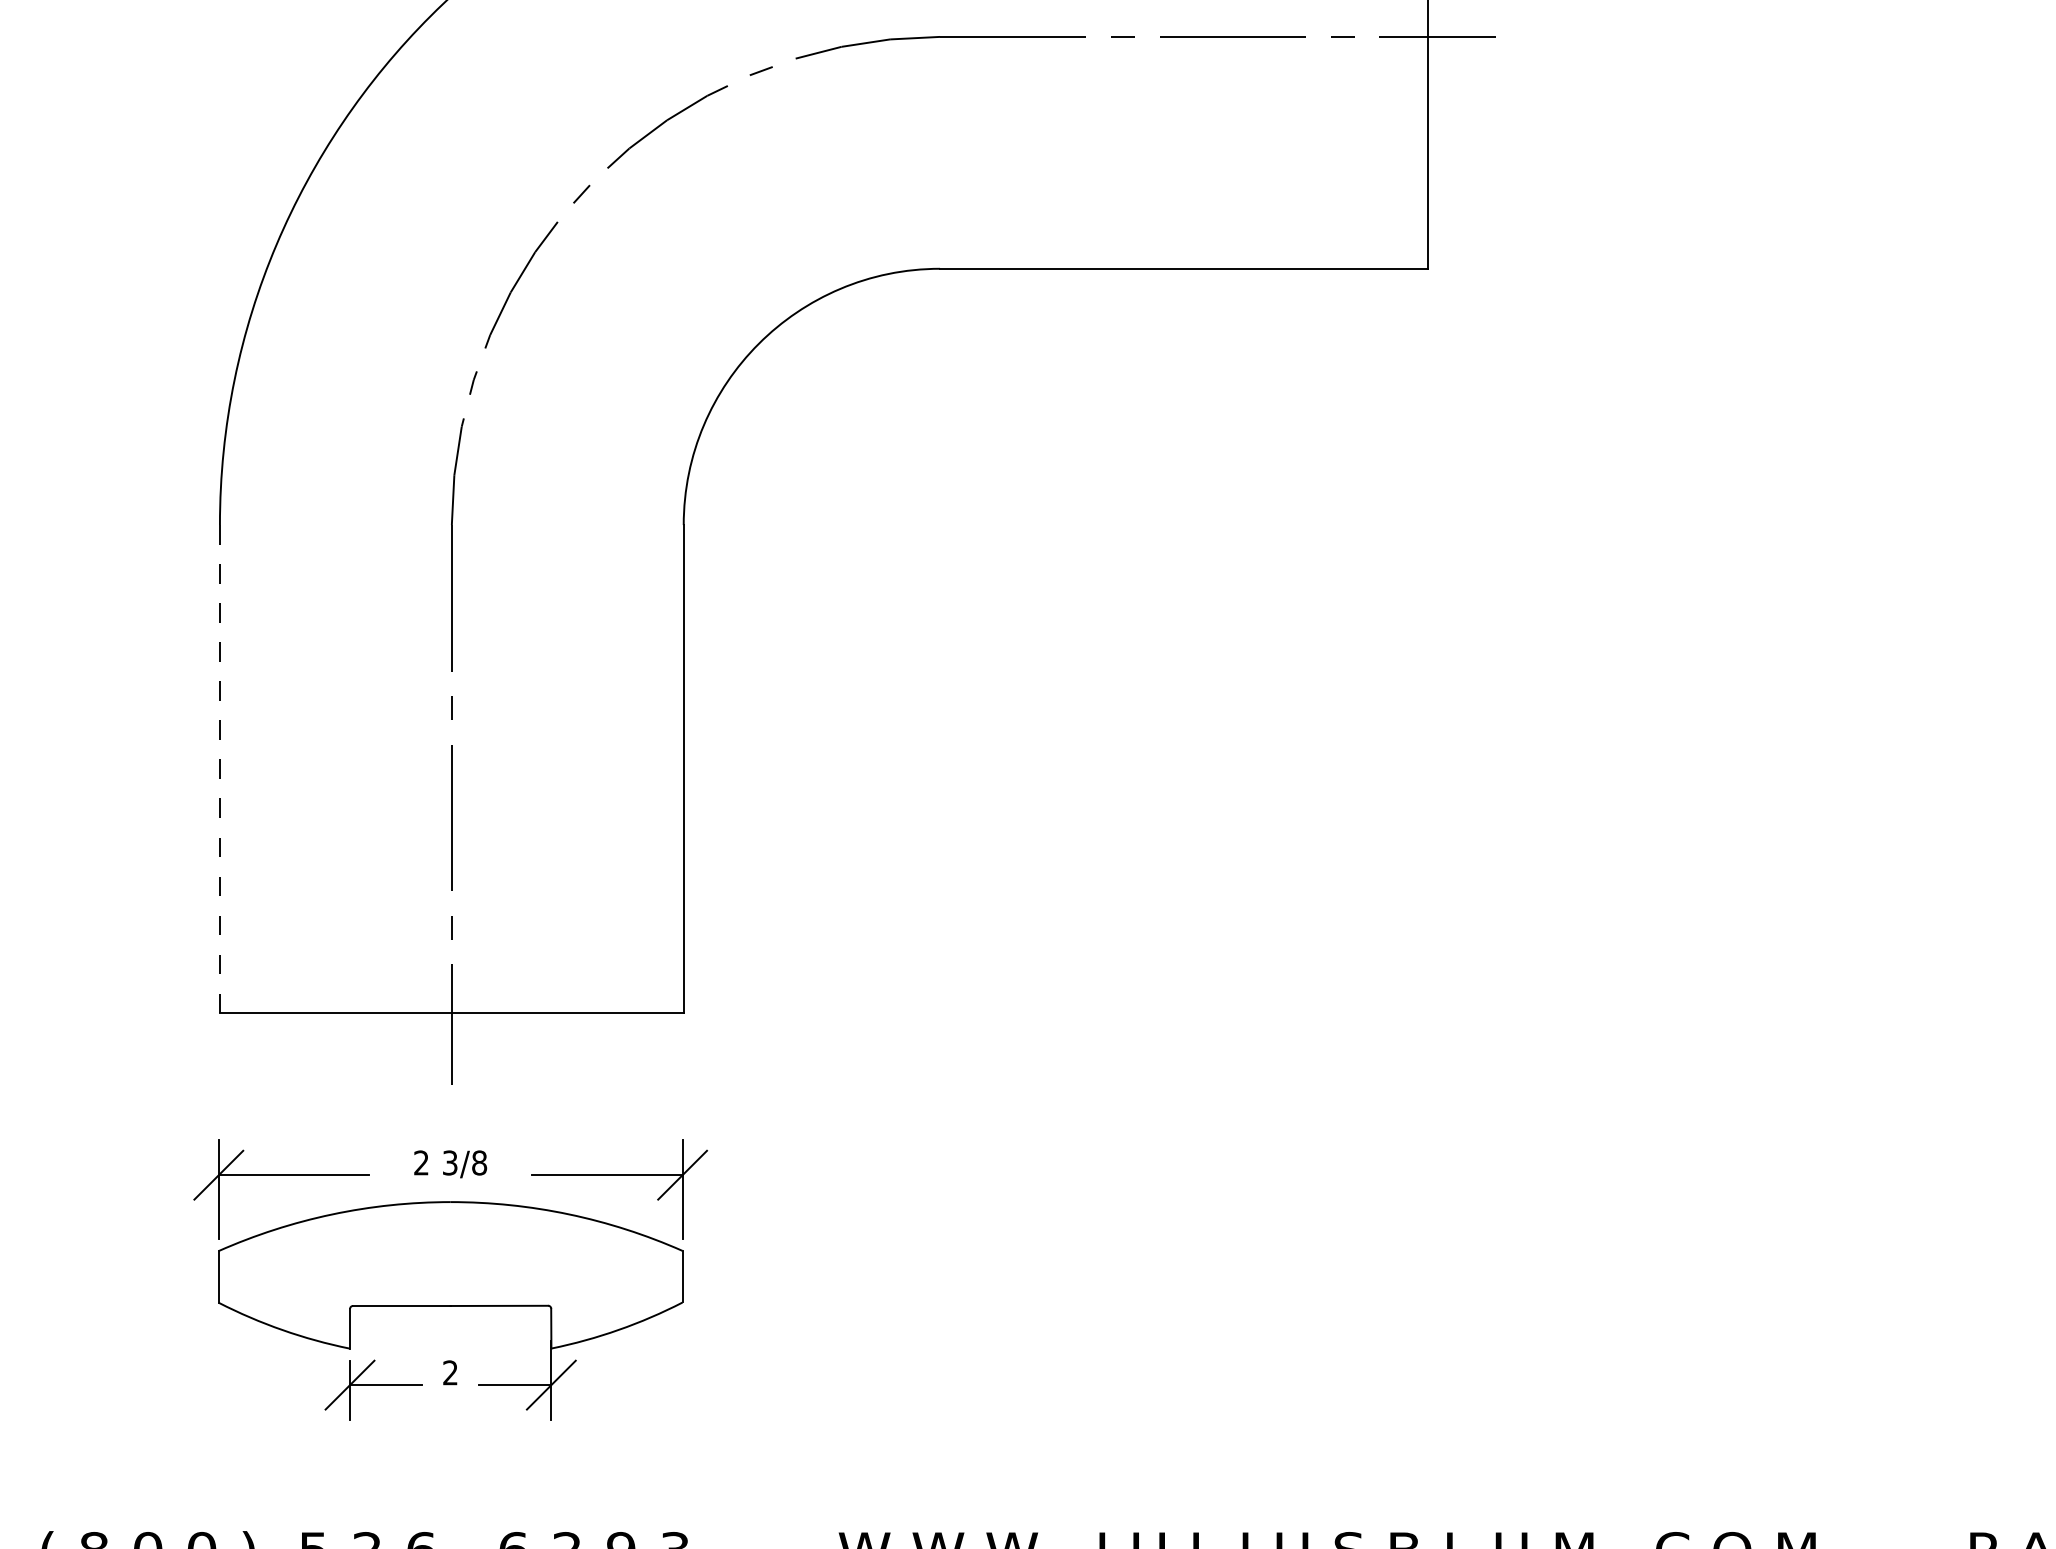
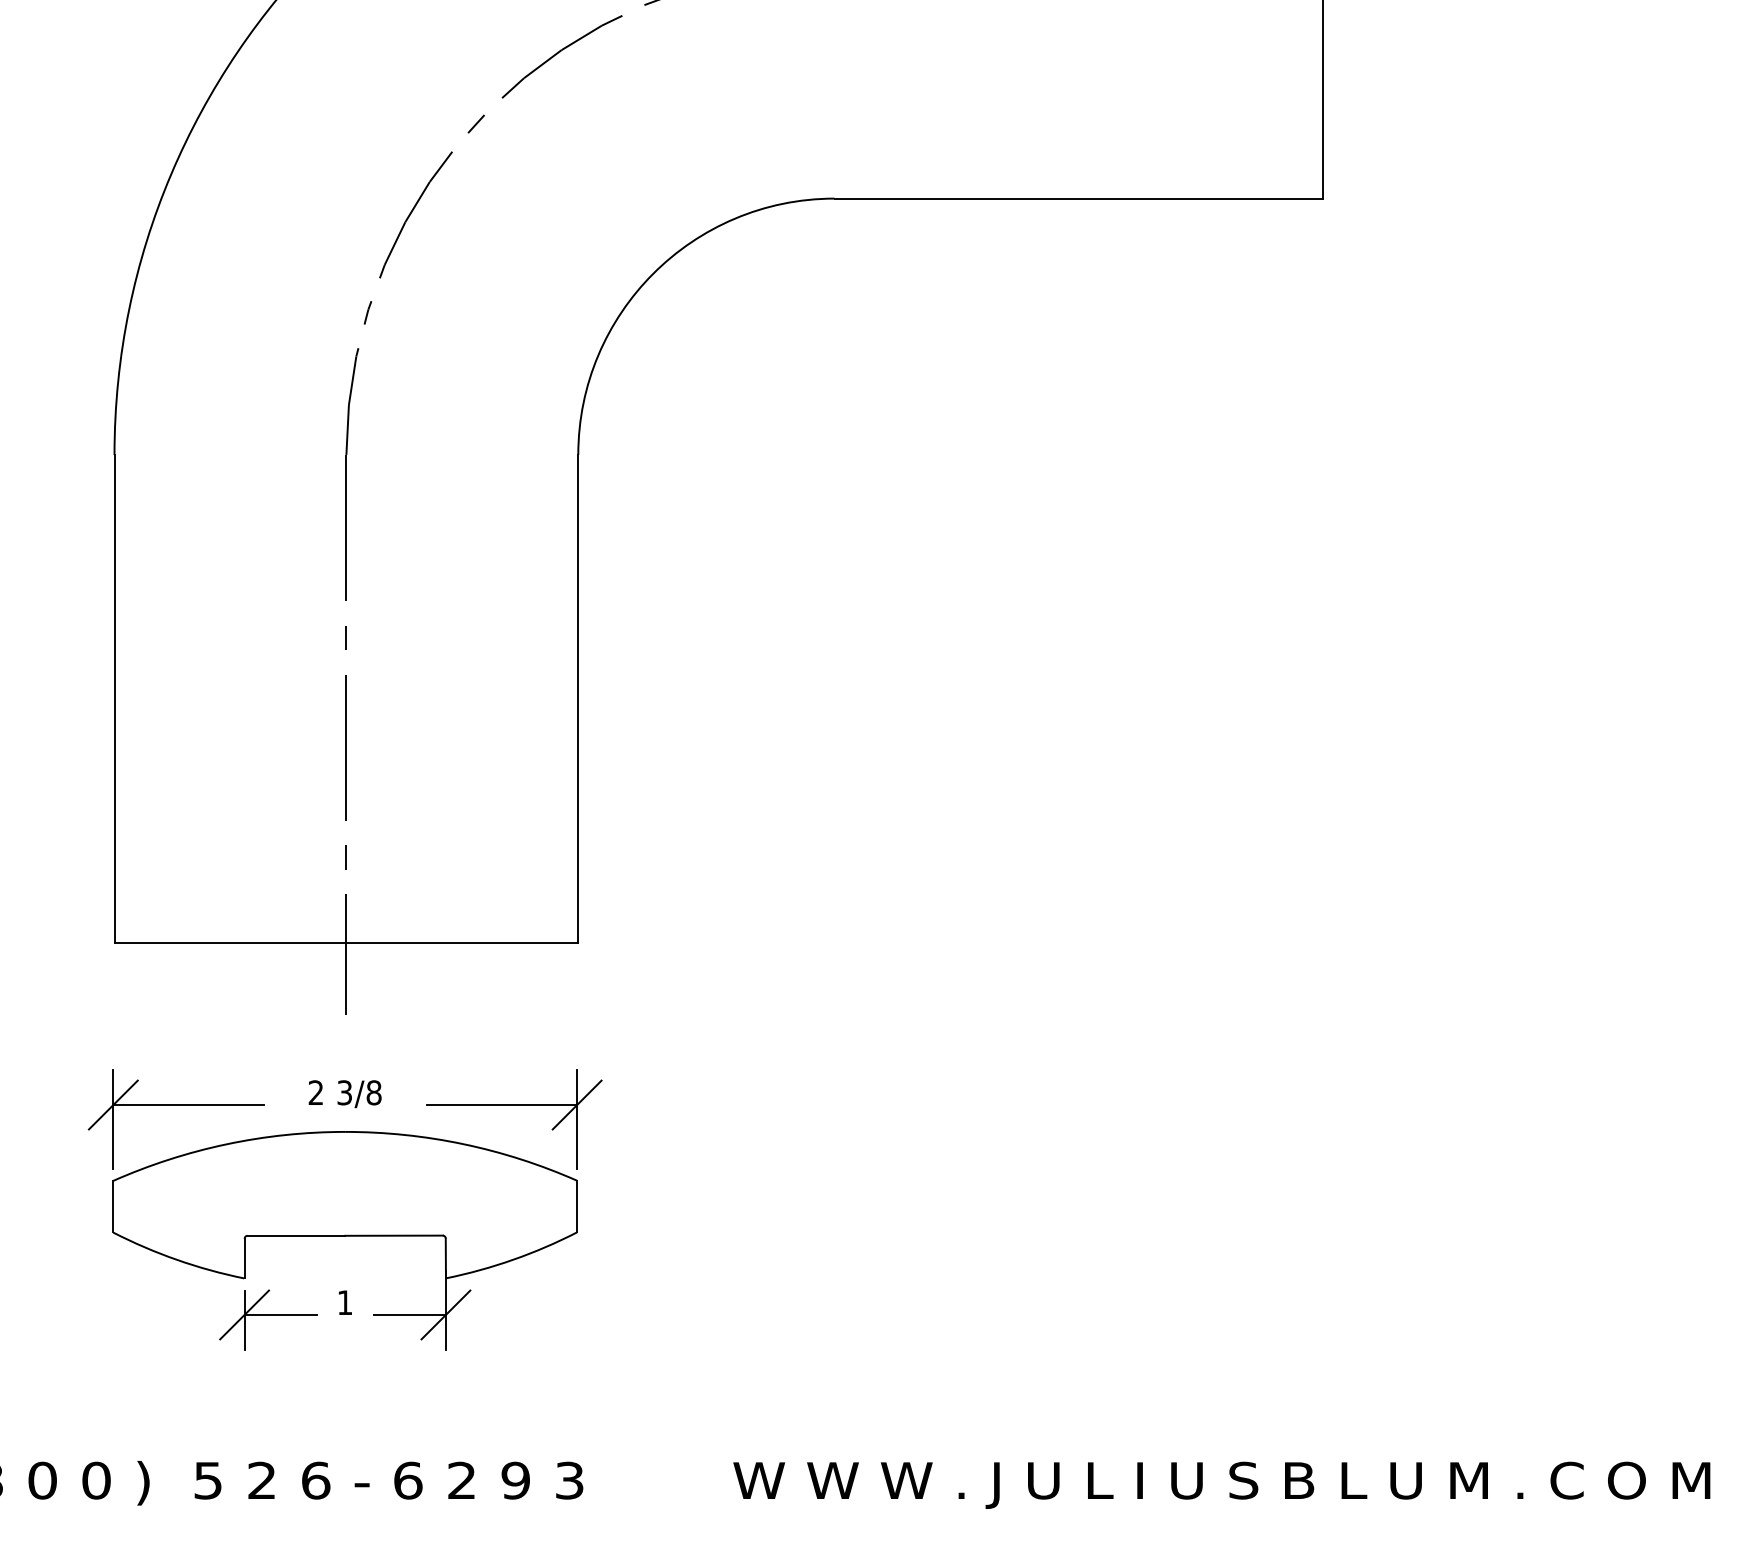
line: (219, 768) -> (114, 698), dashed -> solid
text: (450, 1372) -> (345, 1302), 2 -> 1

